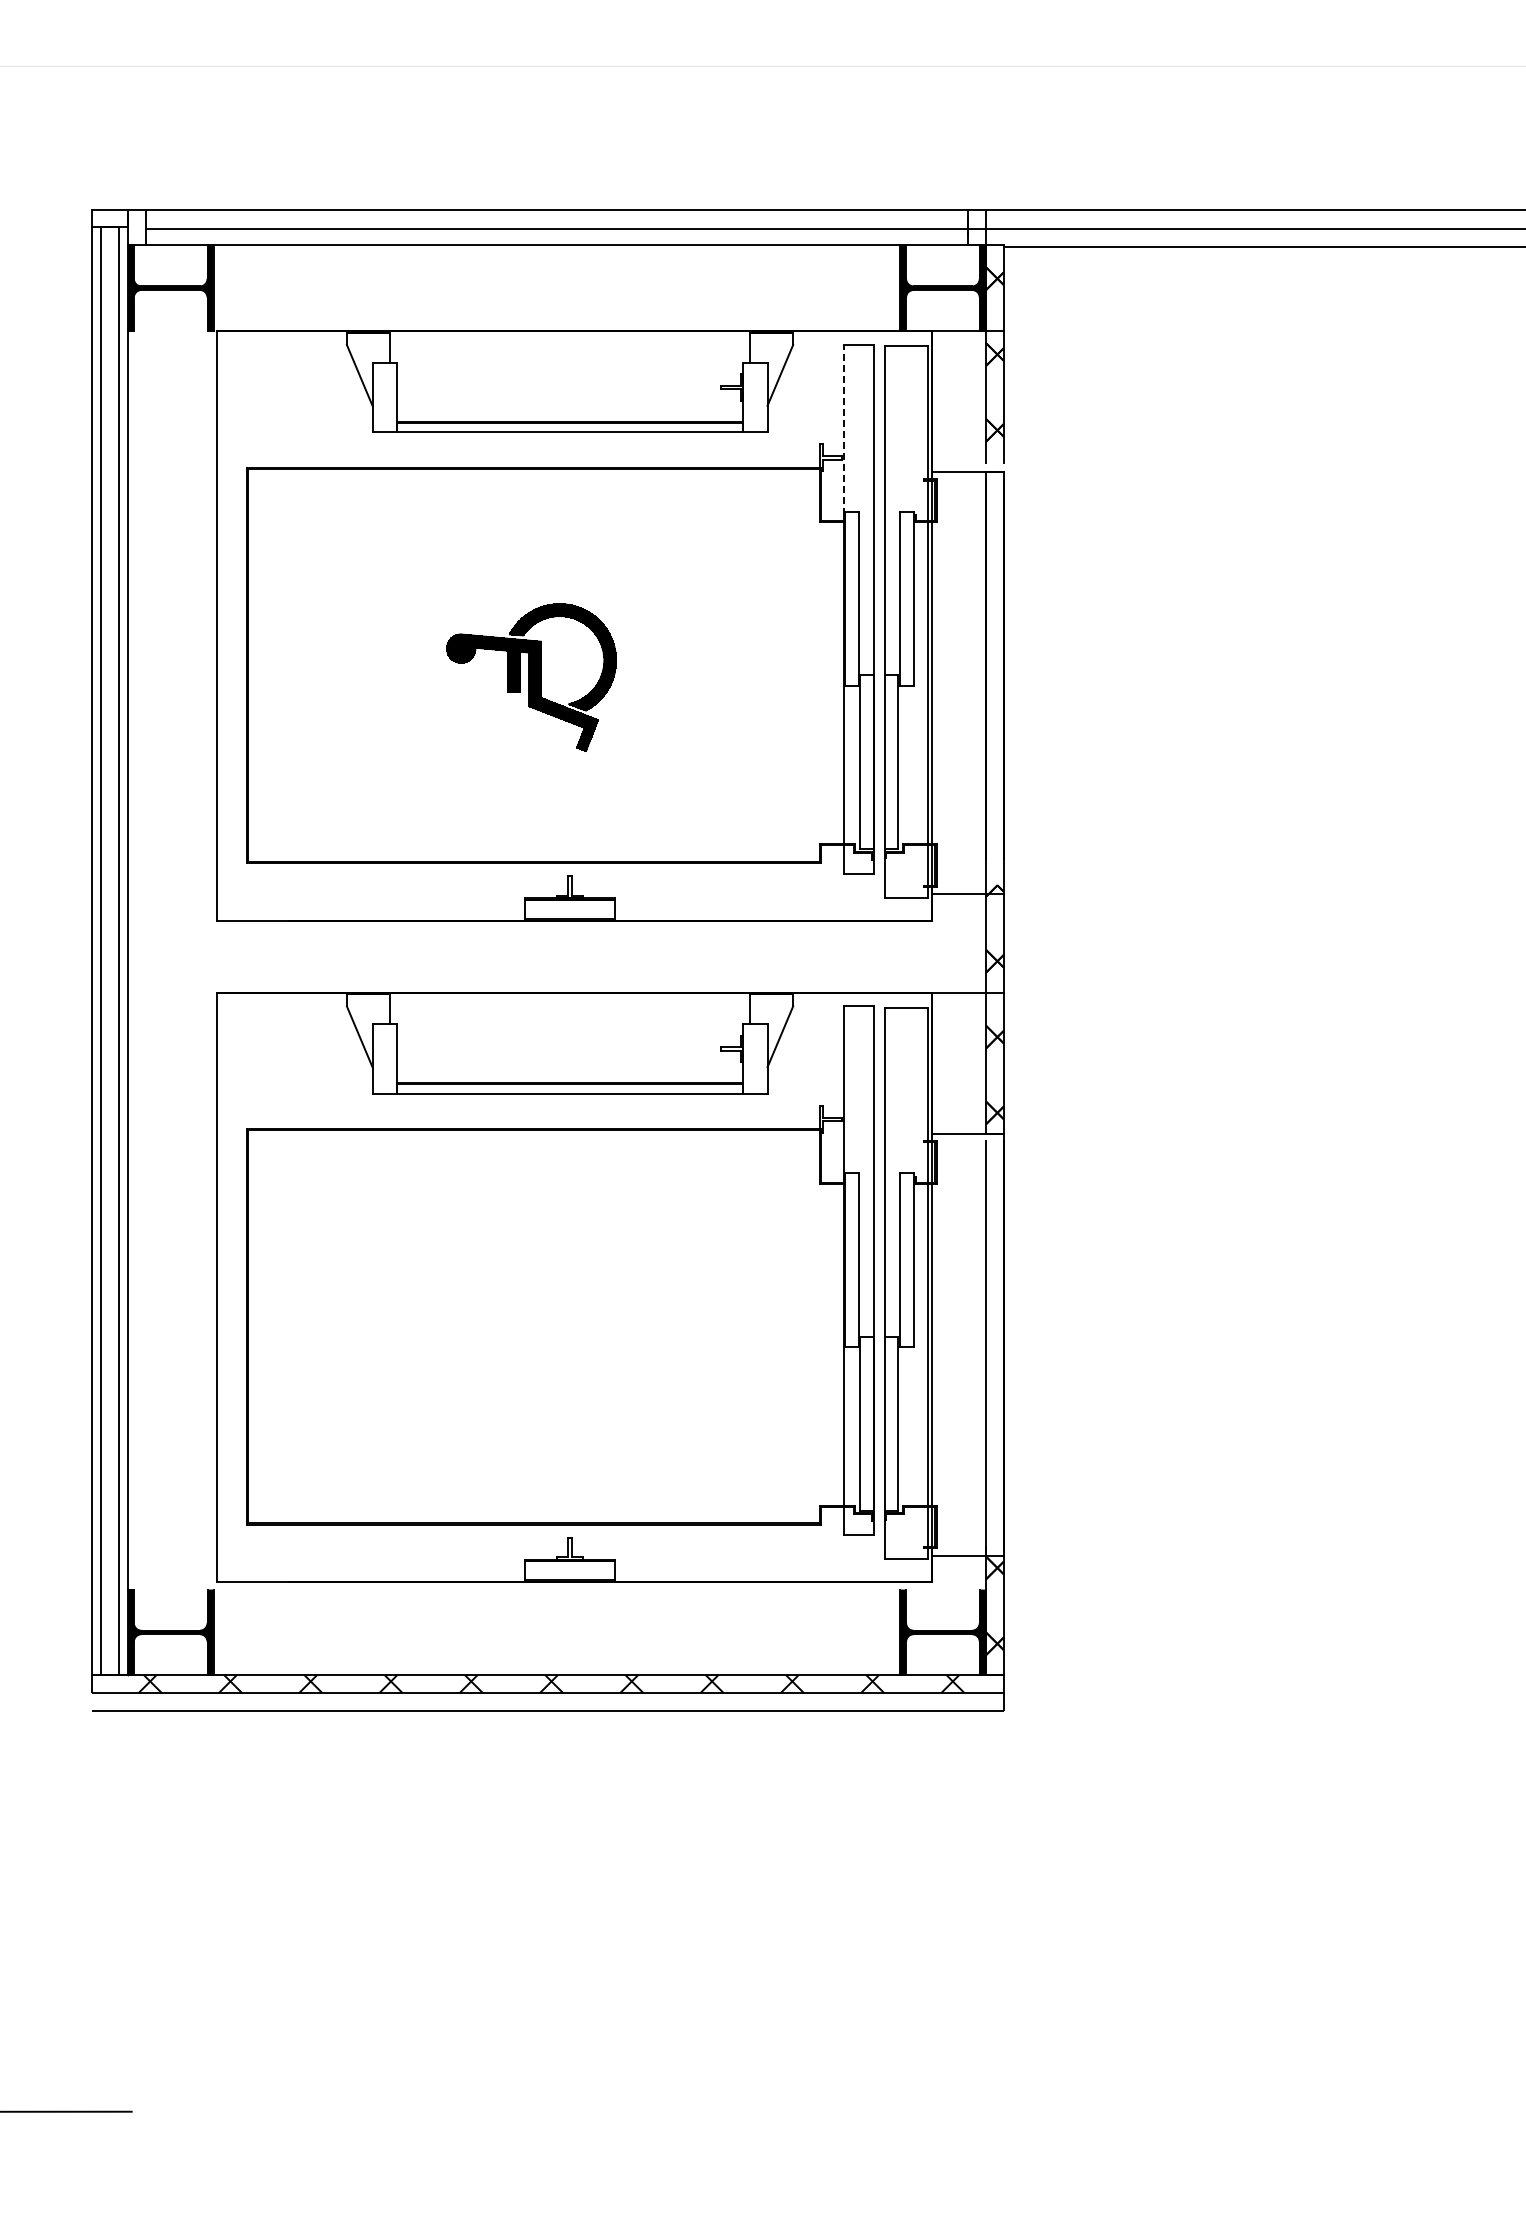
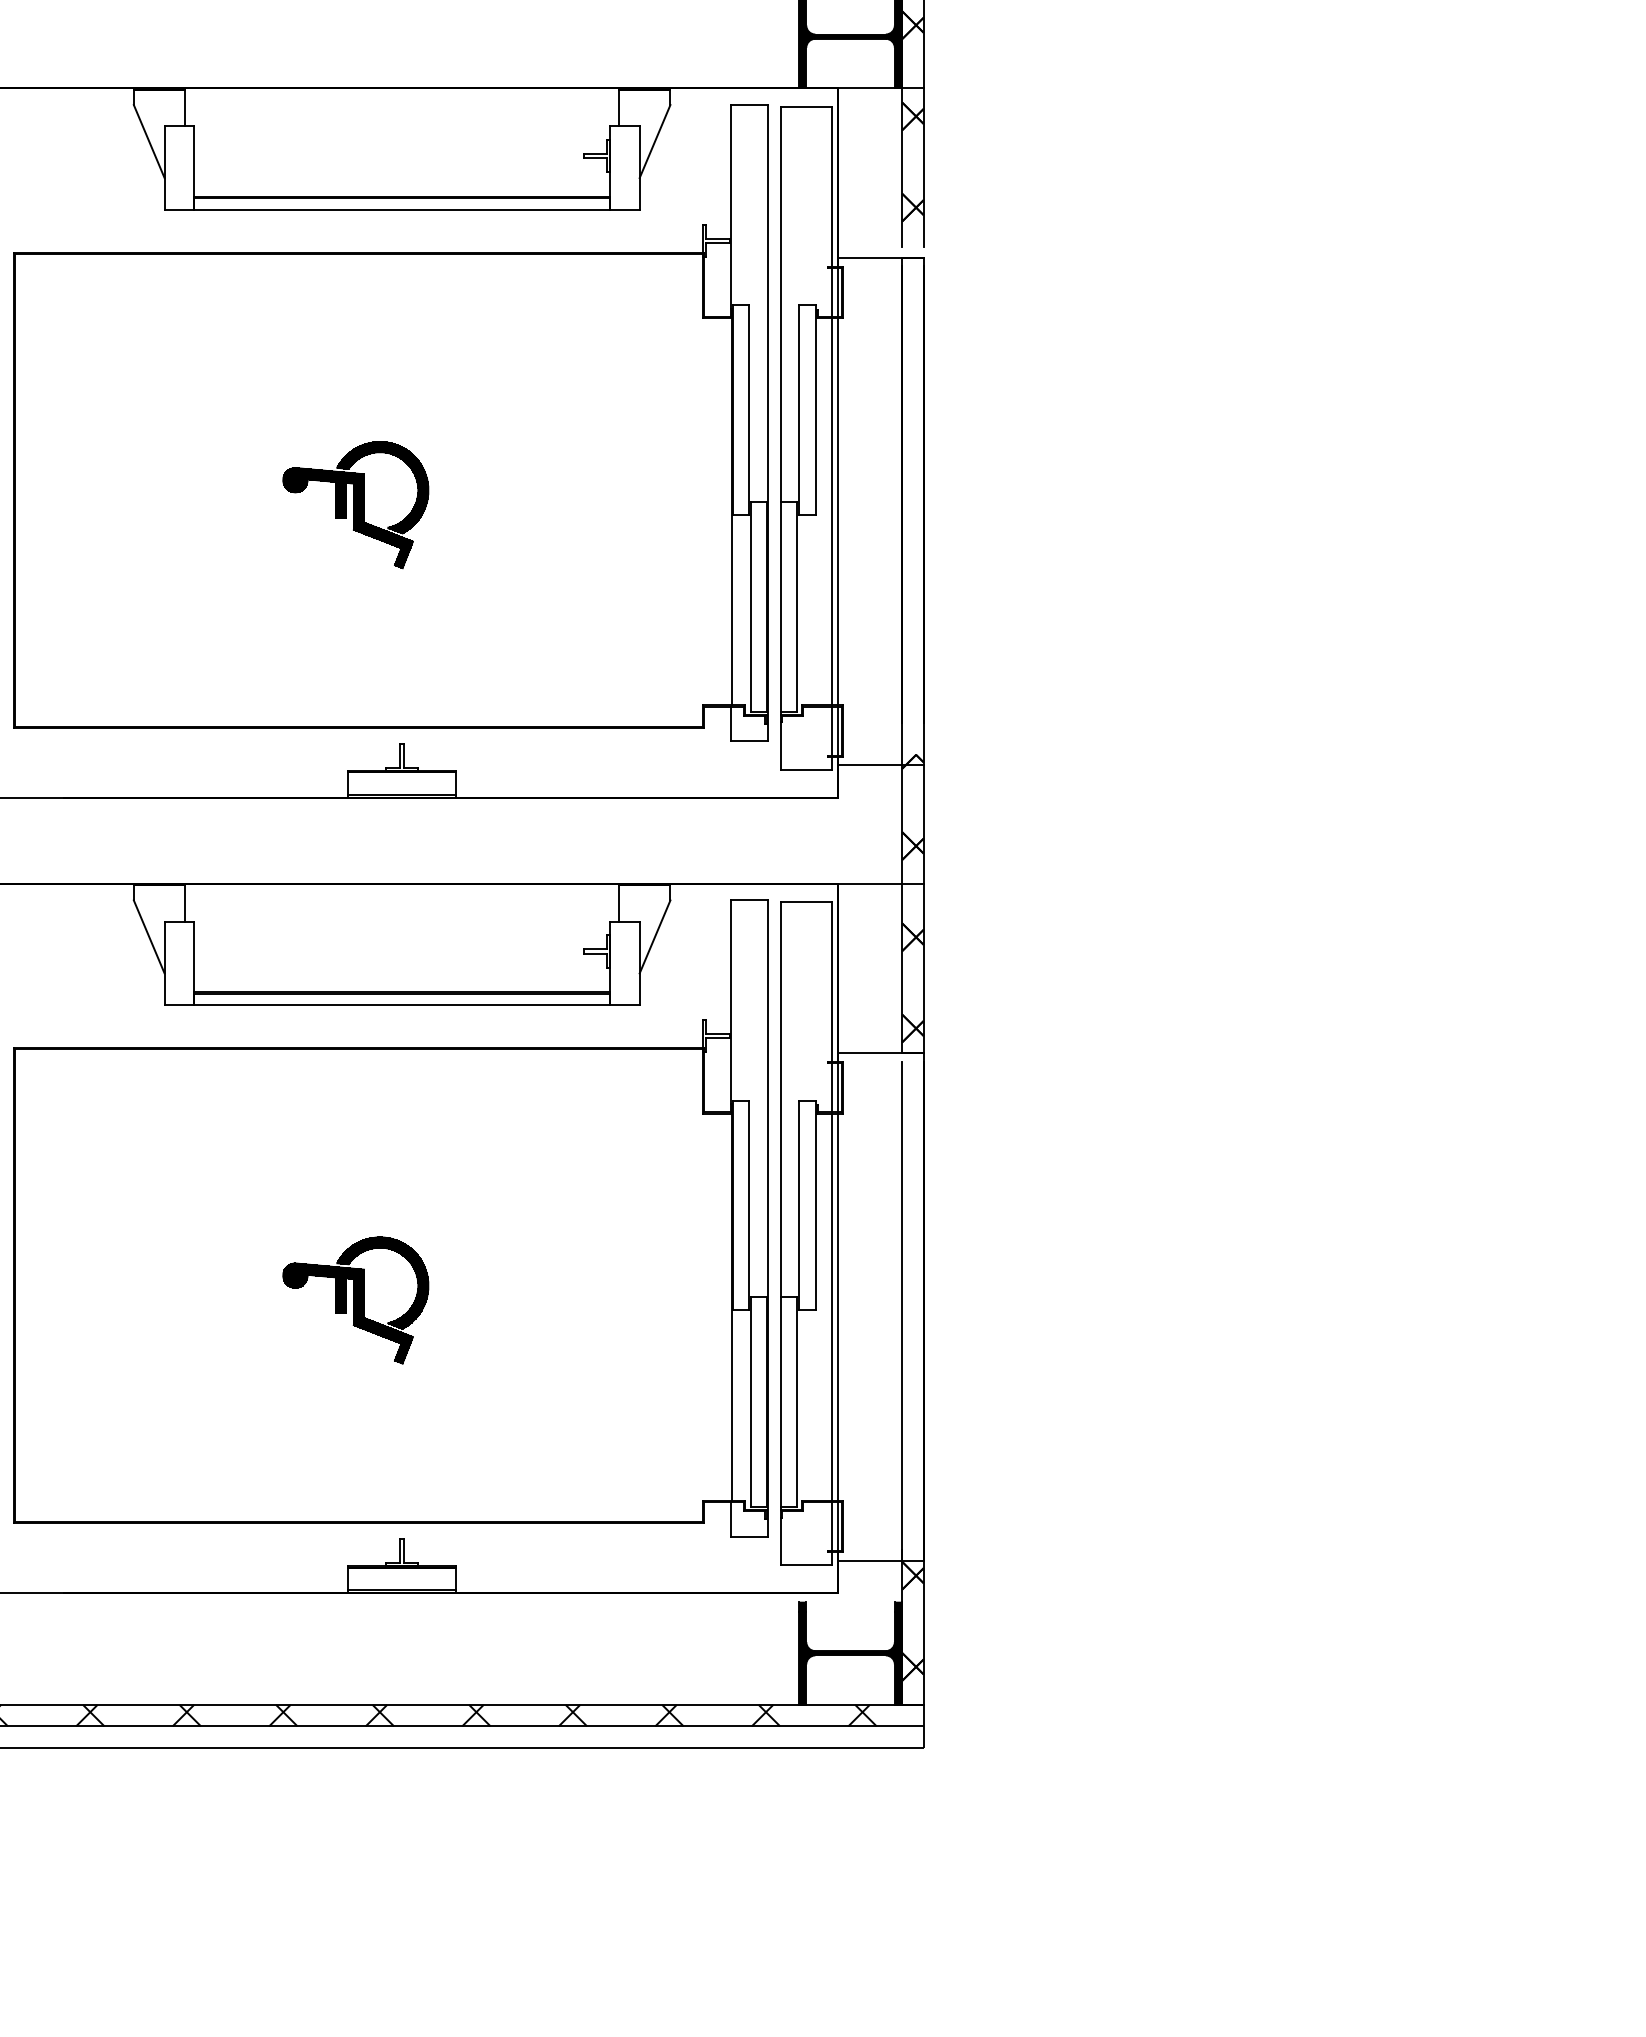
line: (843, 429) -> (731, 206), dashed -> solid
part: (531, 677) -> (355, 504), size x0.71
part: (531, 1338) -> (355, 1299), added

